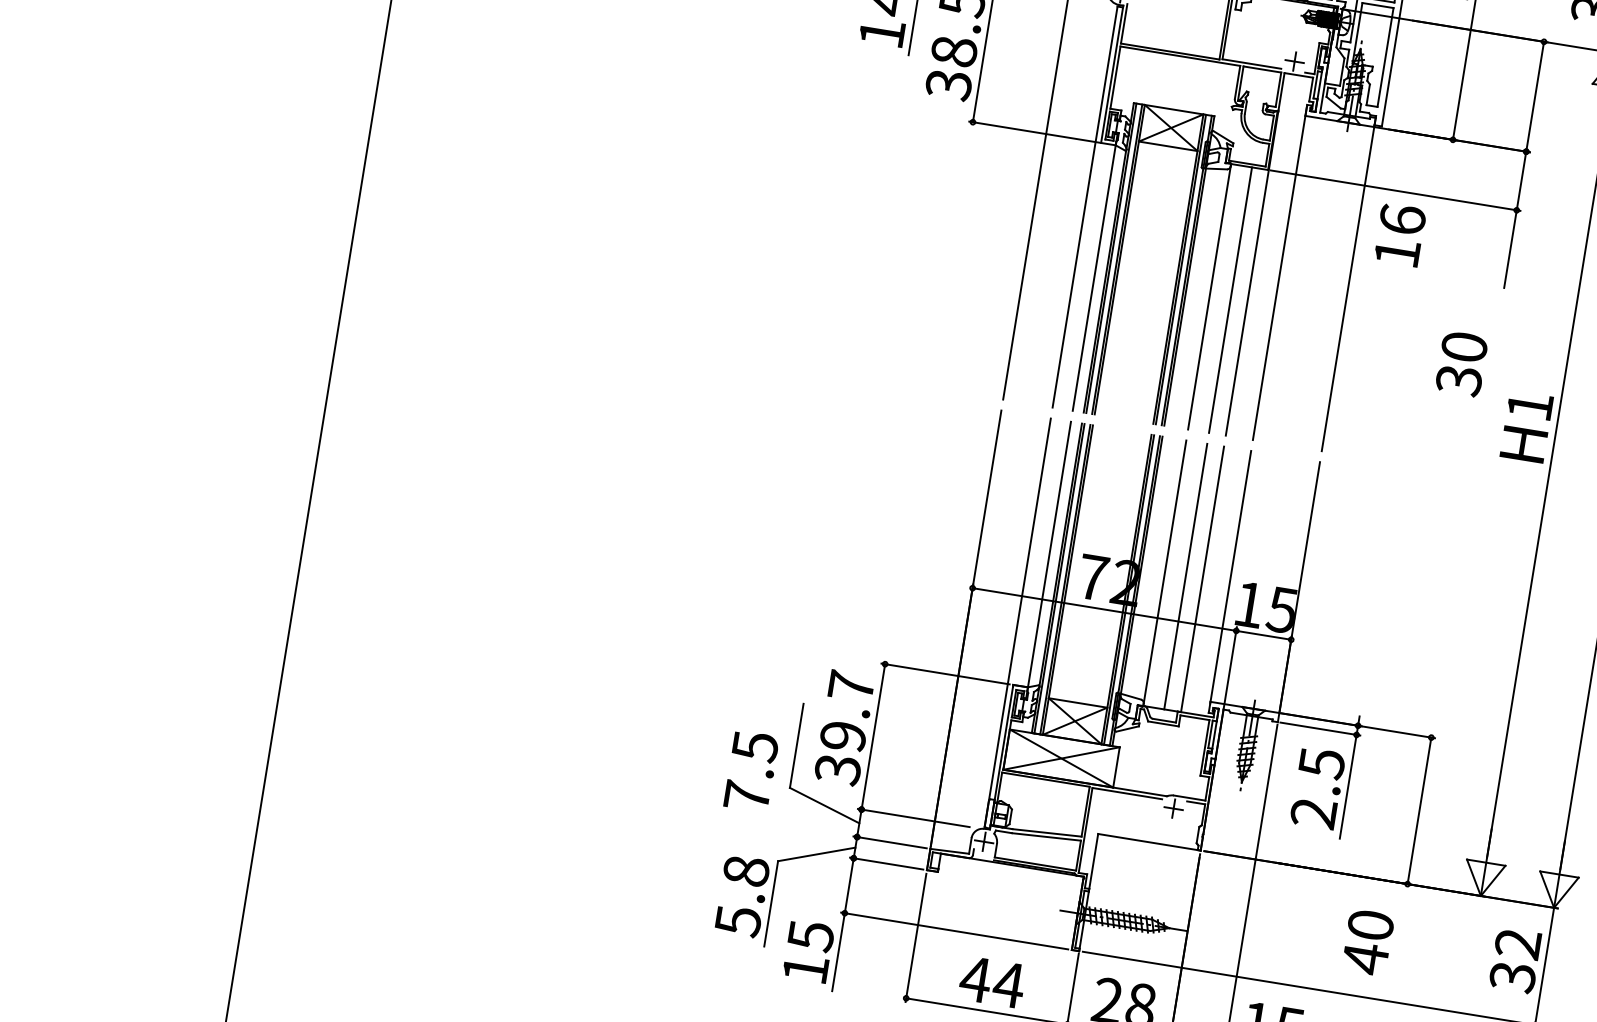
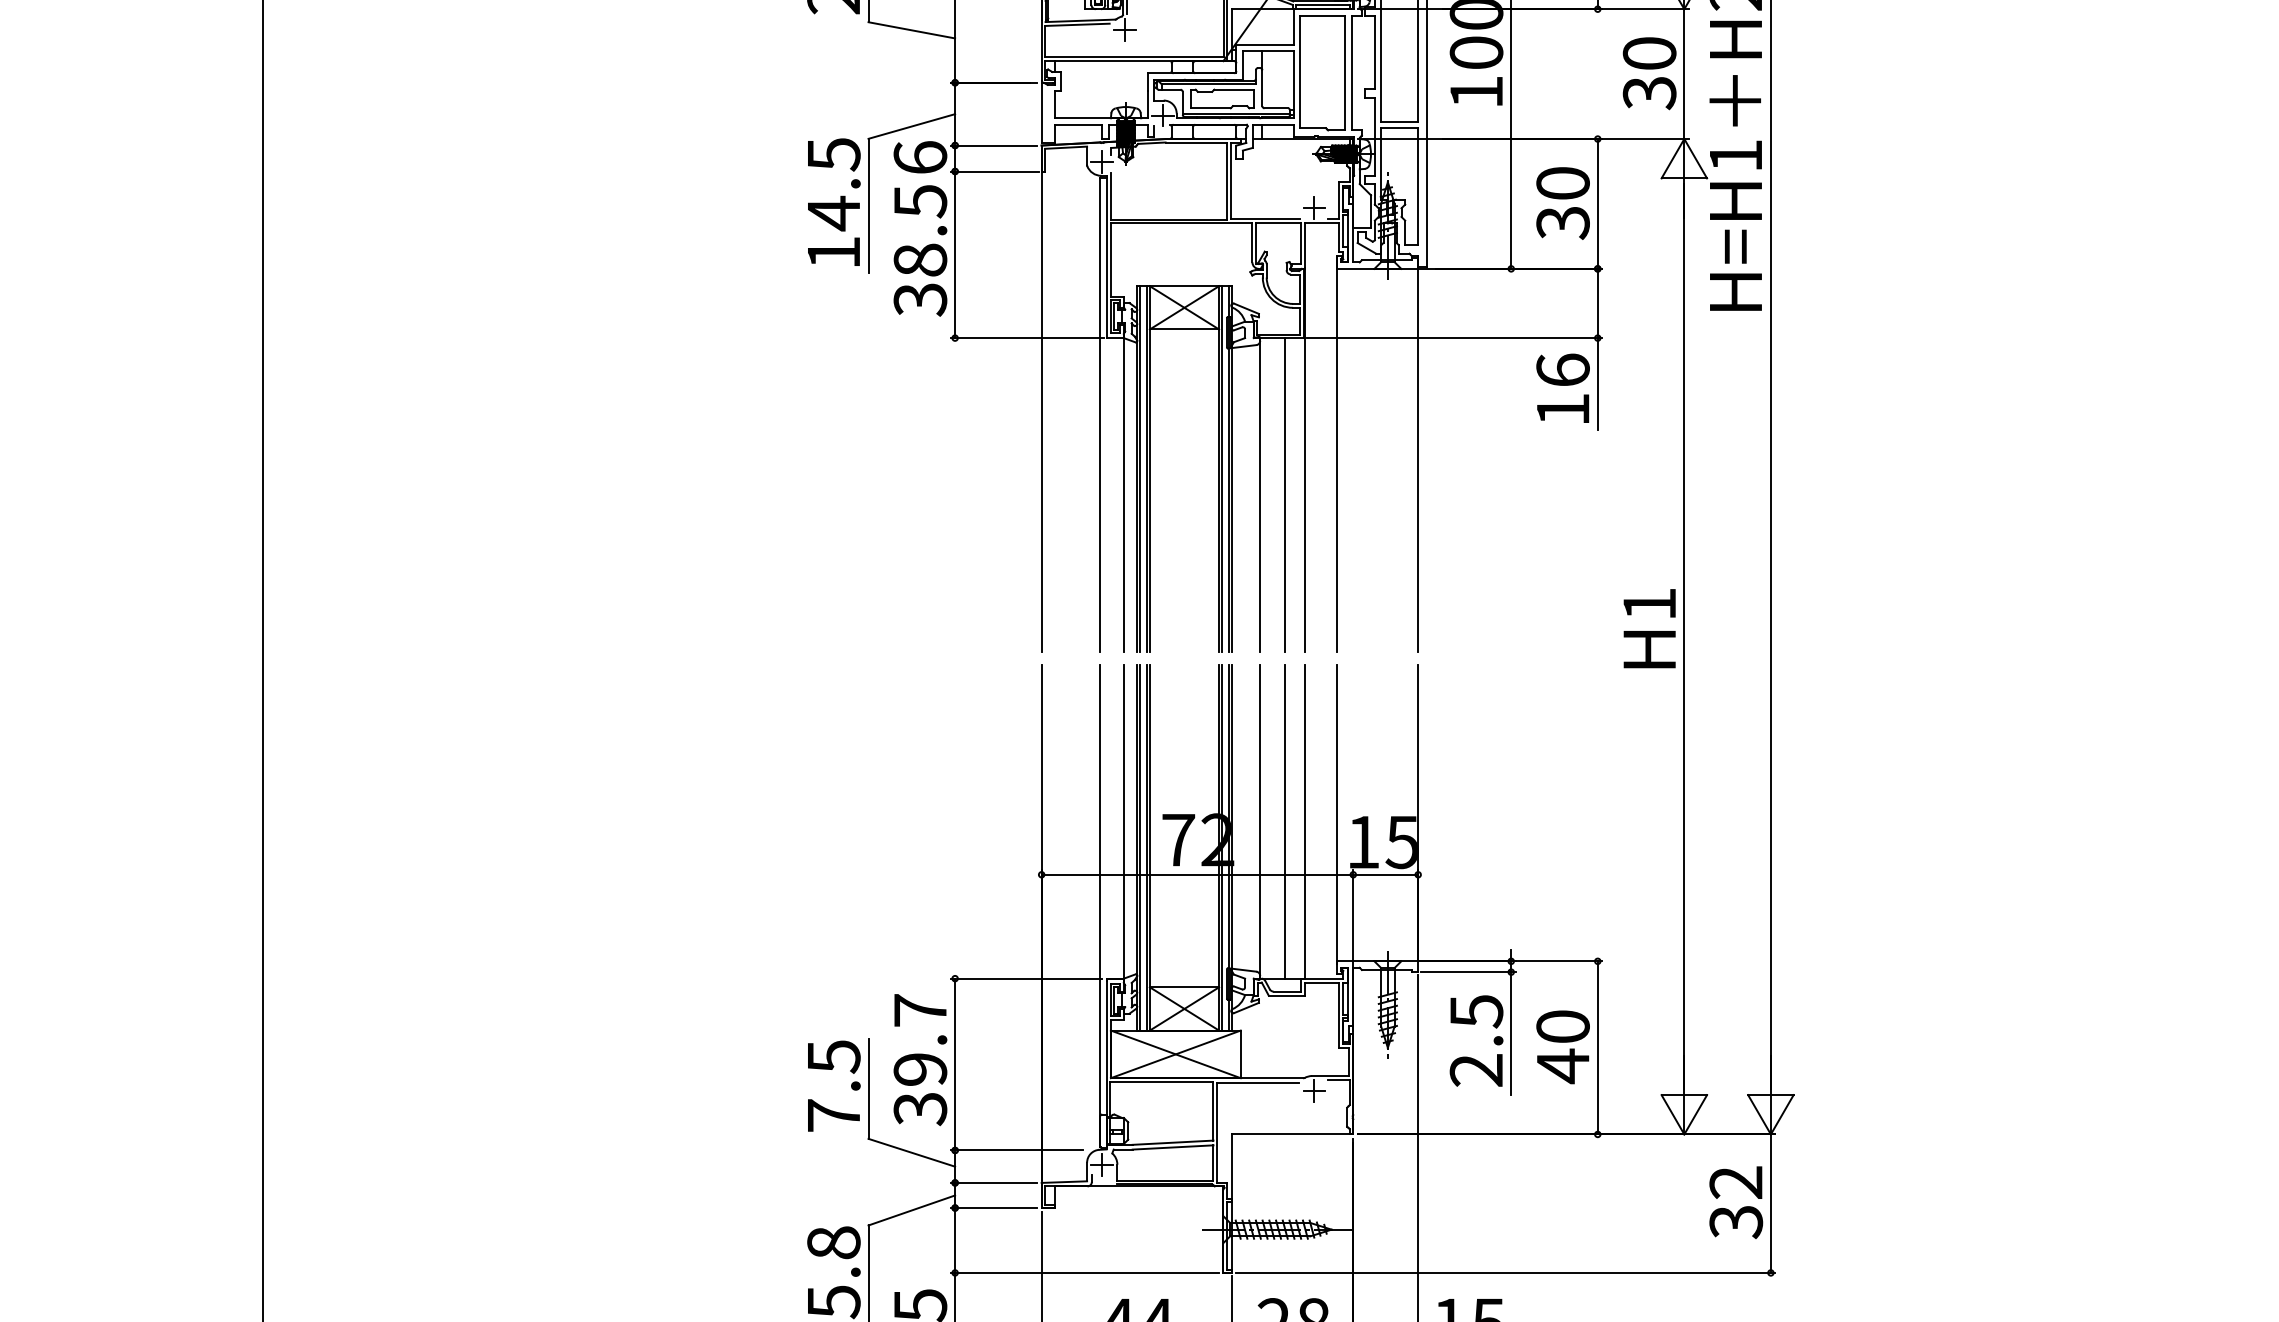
text: (1399, 234) -> (1562, 387), moved
text: (1461, 364) -> (1562, 203), moved
text: (1526, 426) -> (1649, 628), moved
text: (751, 770) -> (834, 1085), moved
text: (1367, 942) -> (1562, 1047), moved

